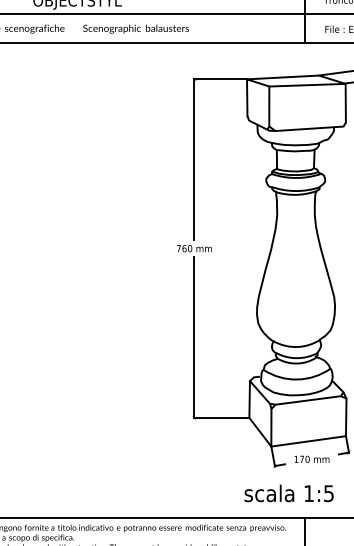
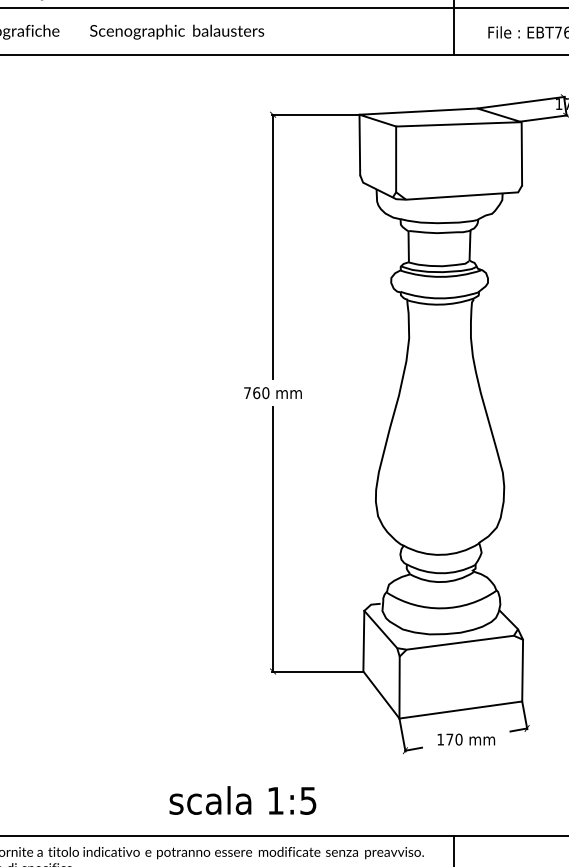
text: (288, 493) -> (241, 800), moved

